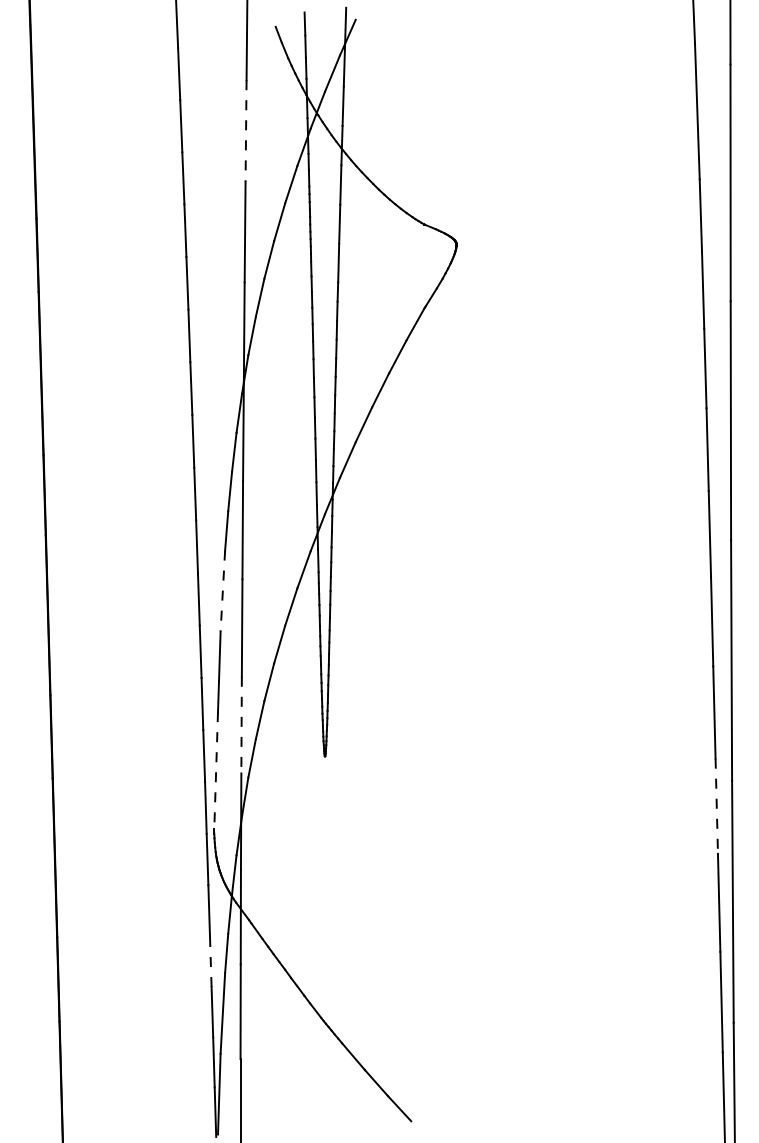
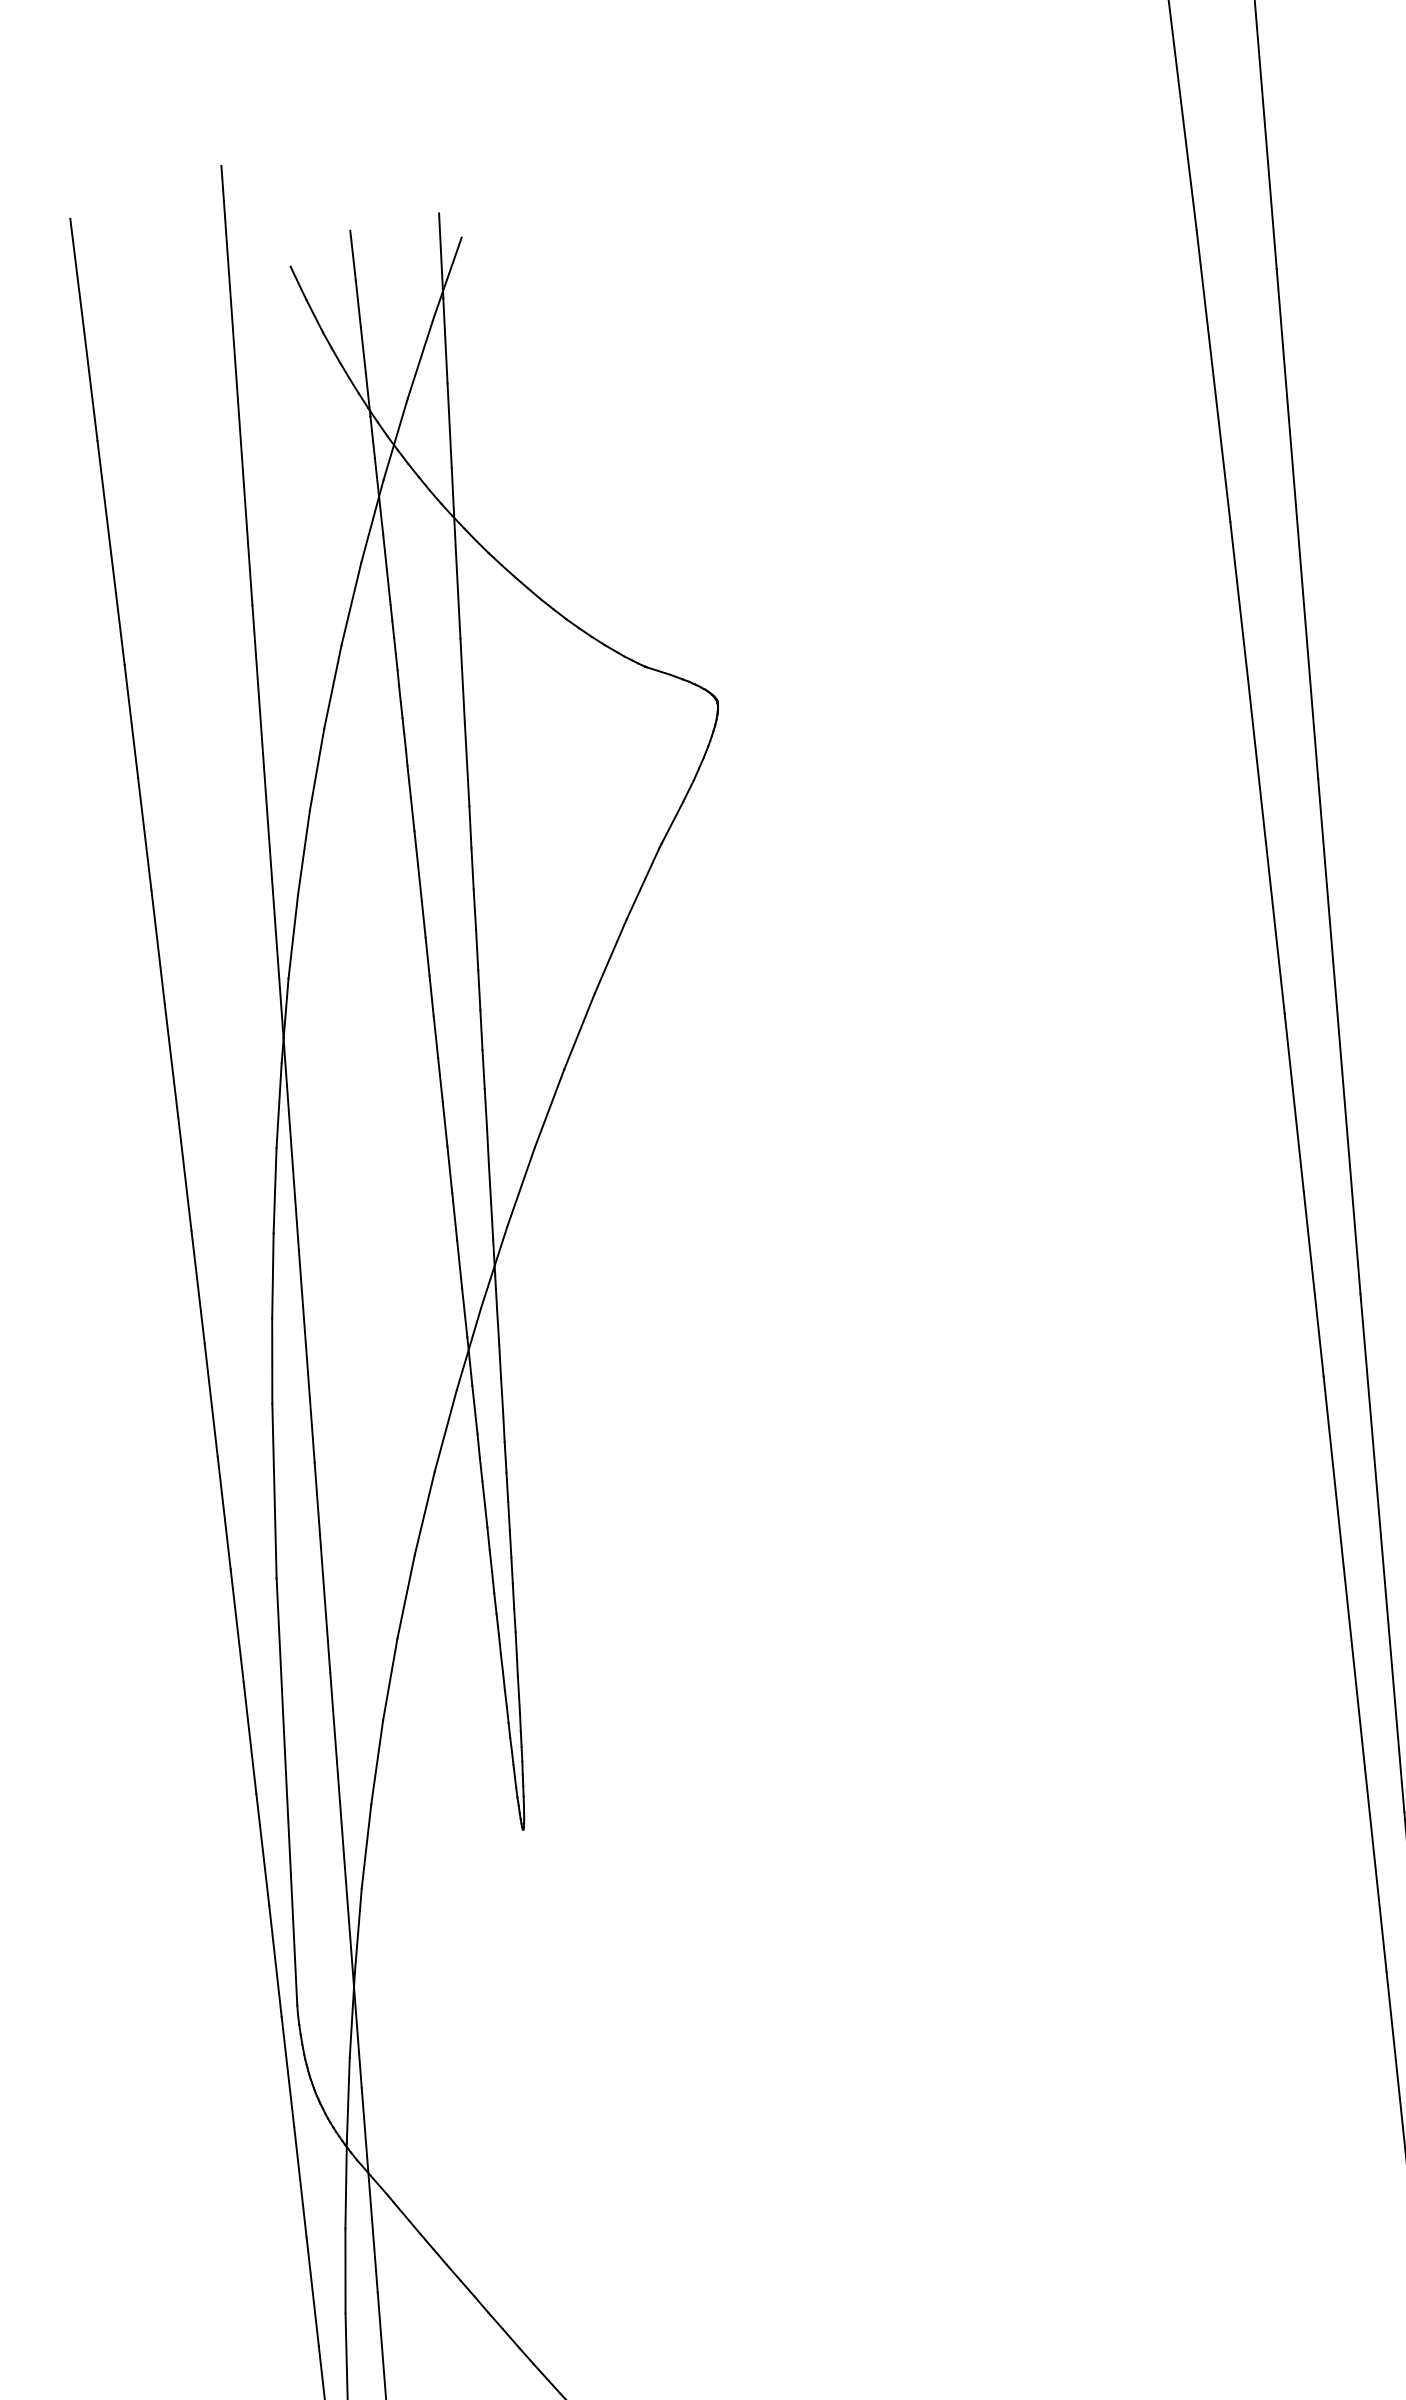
line: (246, 130) -> (245, 494), dashed -> solid
line: (222, 591) -> (273, 1492), dashed -> solid
line: (241, 725) -> (337, 1777), dashed -> solid
line: (216, 770) -> (291, 1878), dashed -> solid
line: (716, 806) -> (1375, 1869), dashed -> solid
line: (210, 961) -> (312, 2291), dashed -> solid

